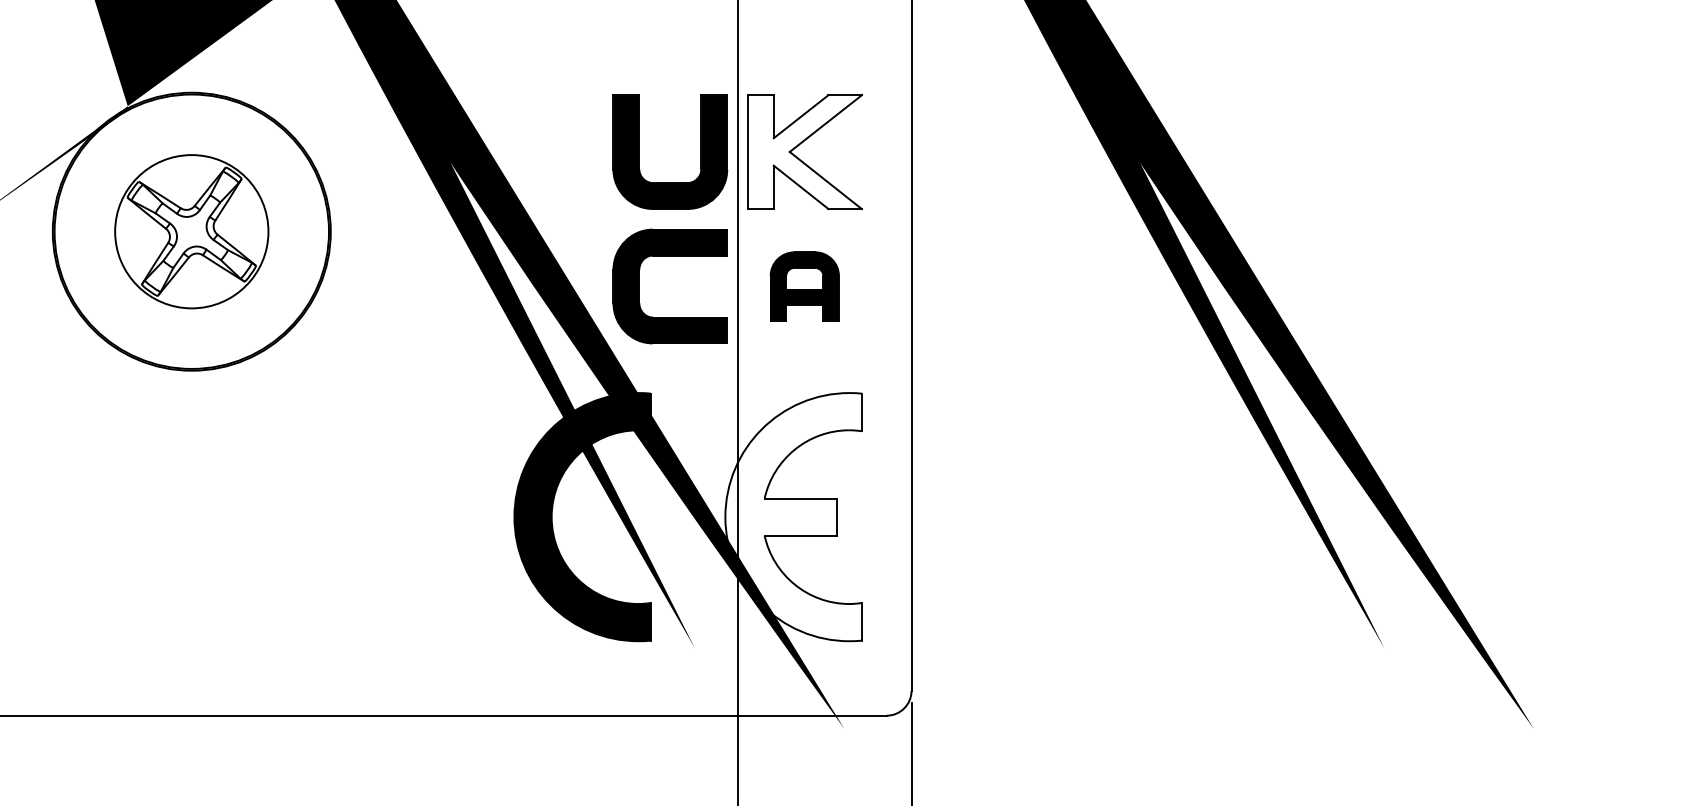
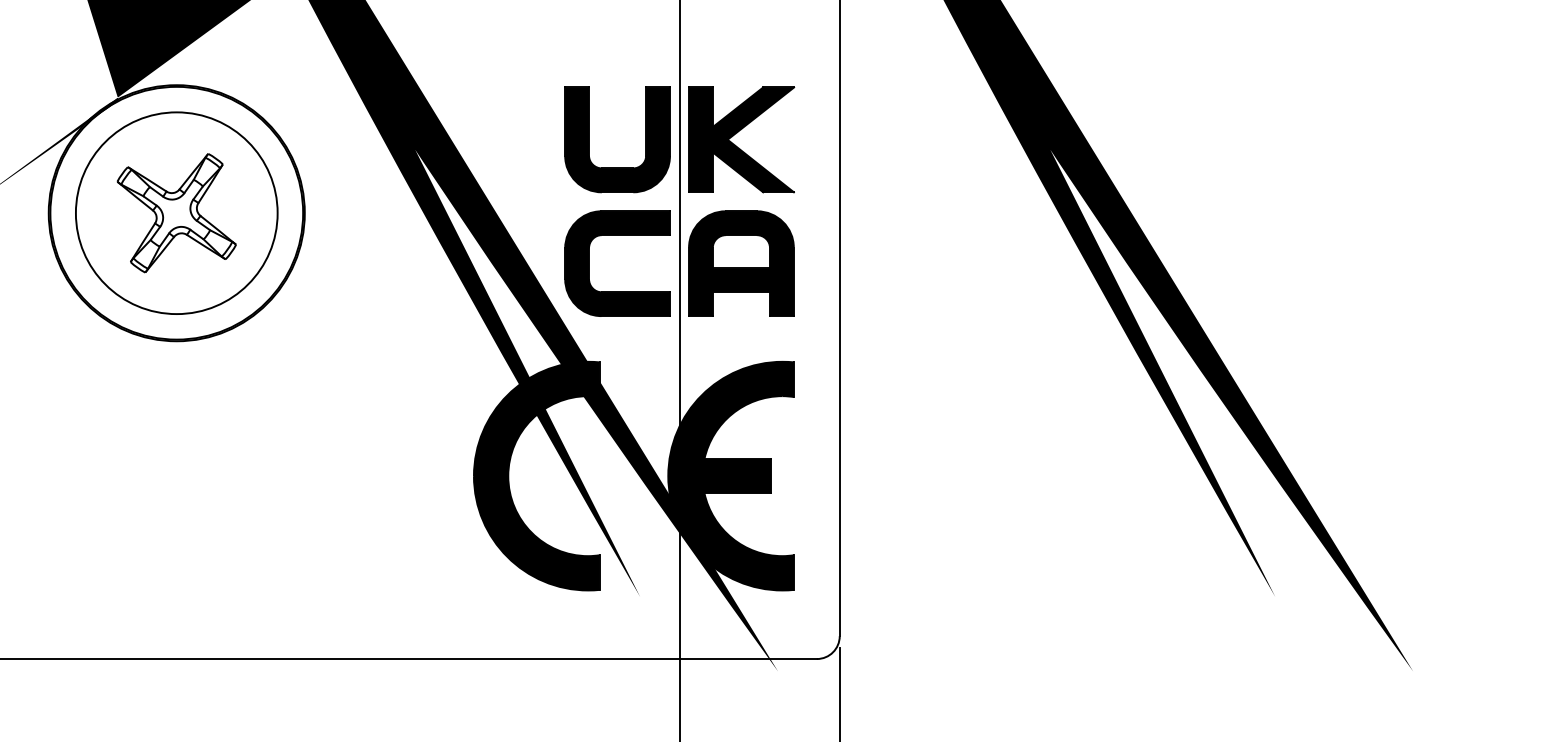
fill: (804, 151) -> (741, 139), added
circle: (191, 232) -> (176, 213), size x1.43
part: (804, 286) -> (741, 263), size x1.67
fill: (794, 516) -> (731, 475), added

